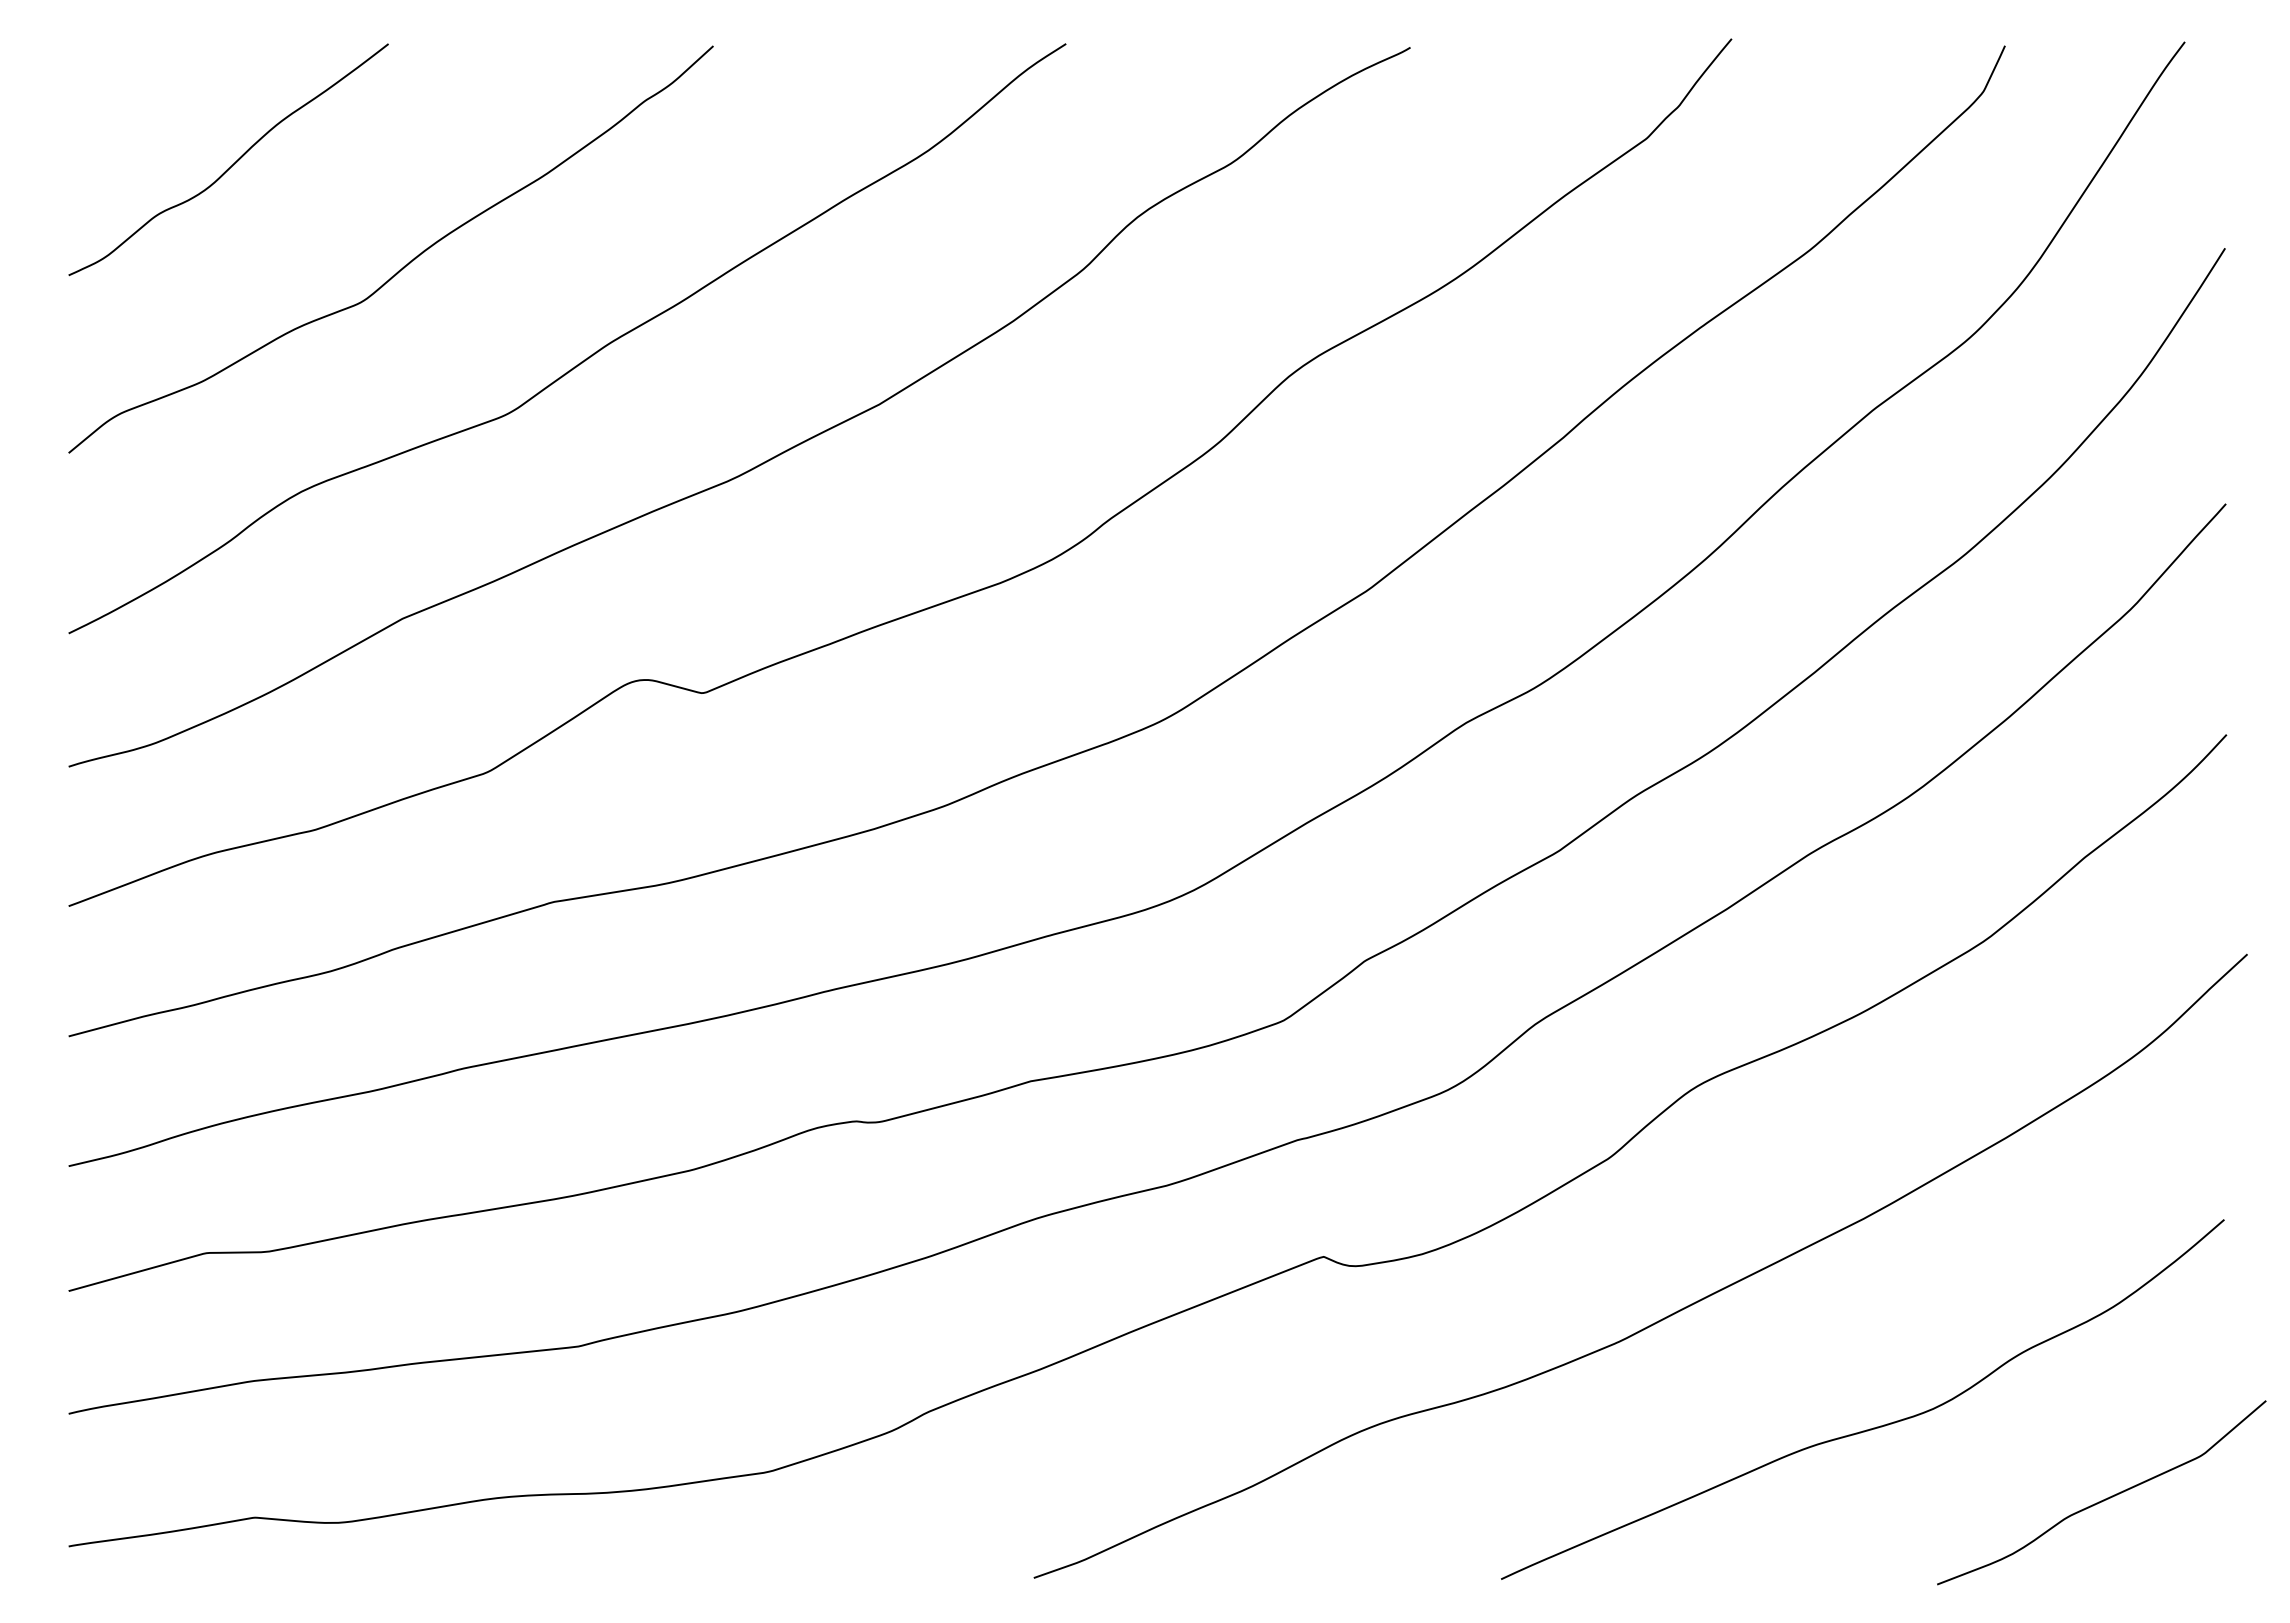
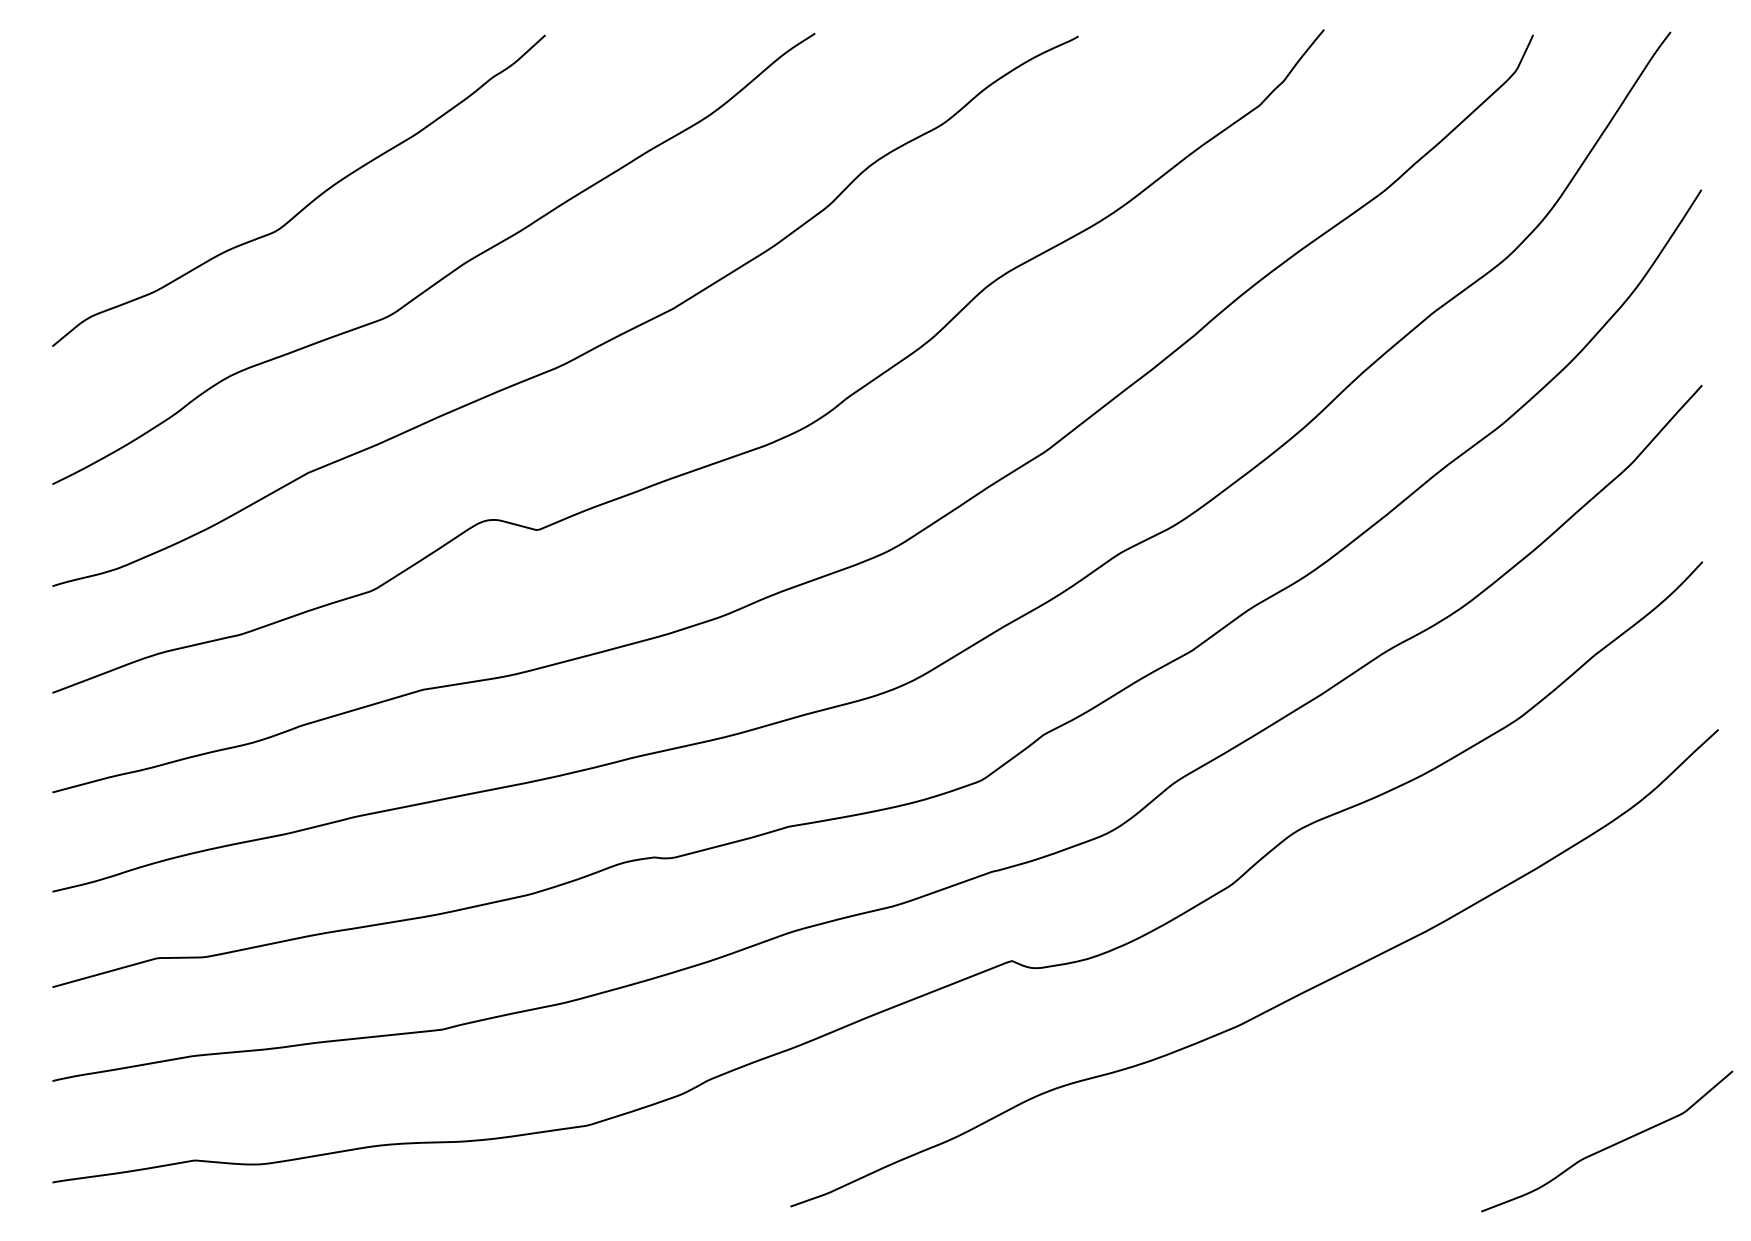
curve: (233, 163) -> (178, 124), removed
curve: (1869, 1428) -> (1429, 1092), removed

